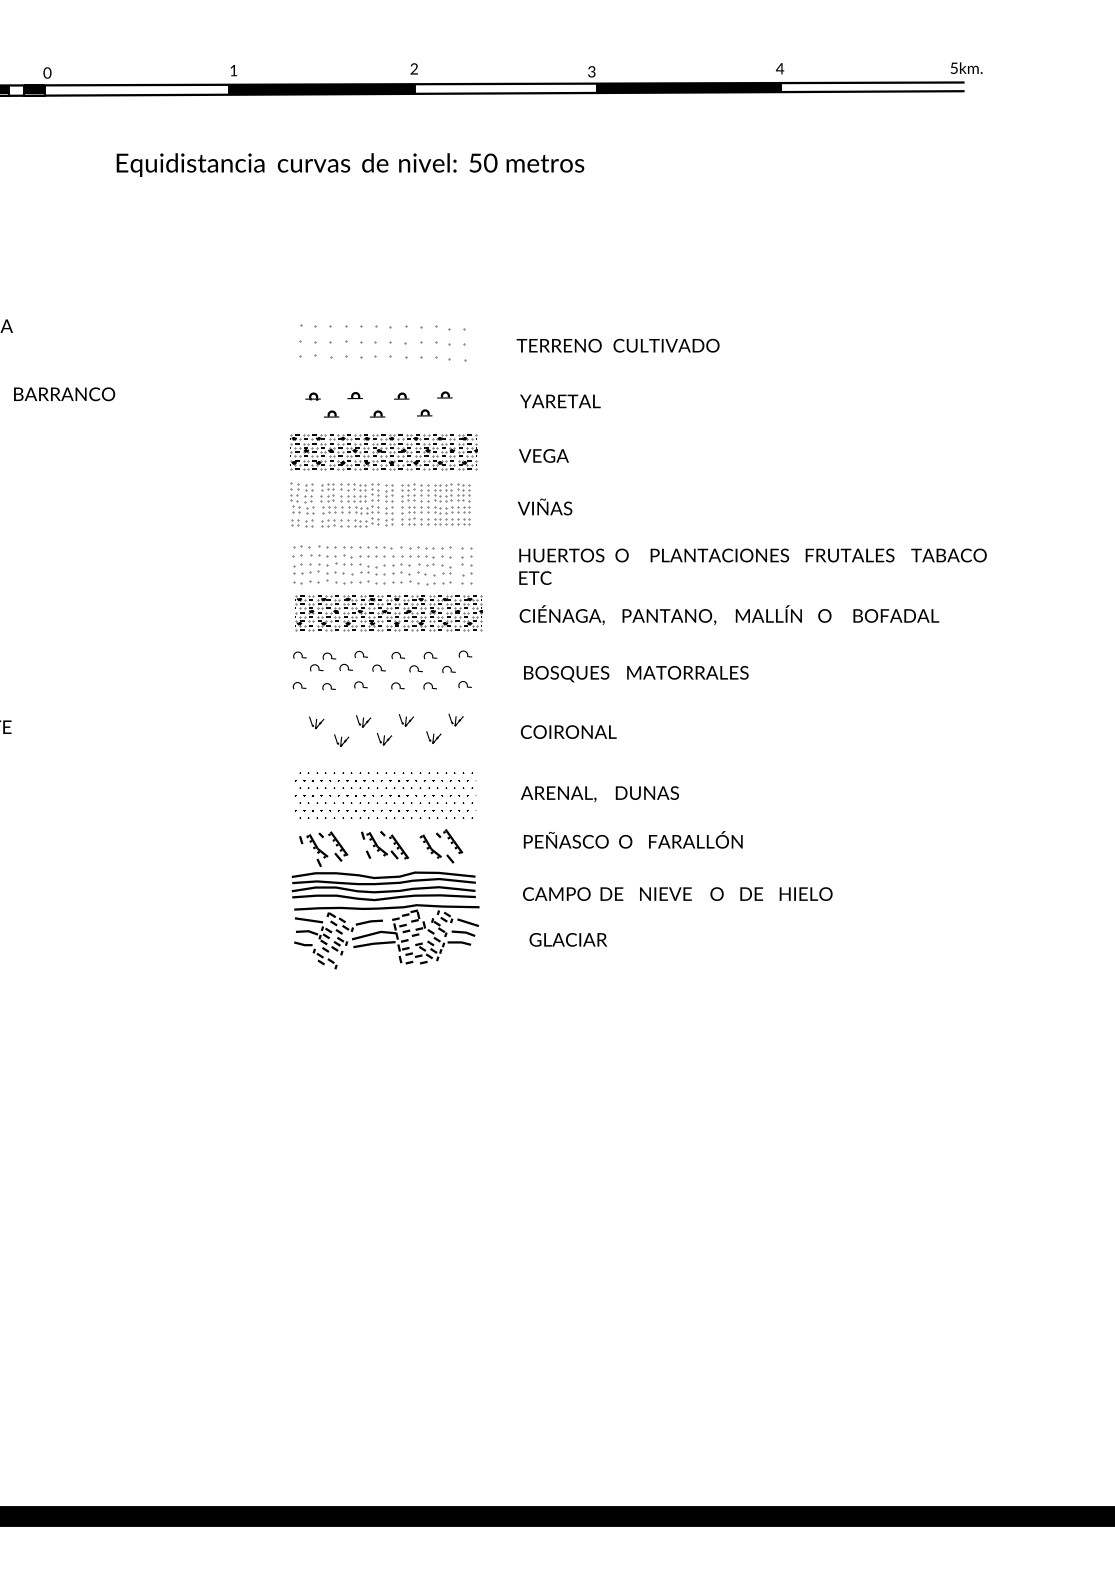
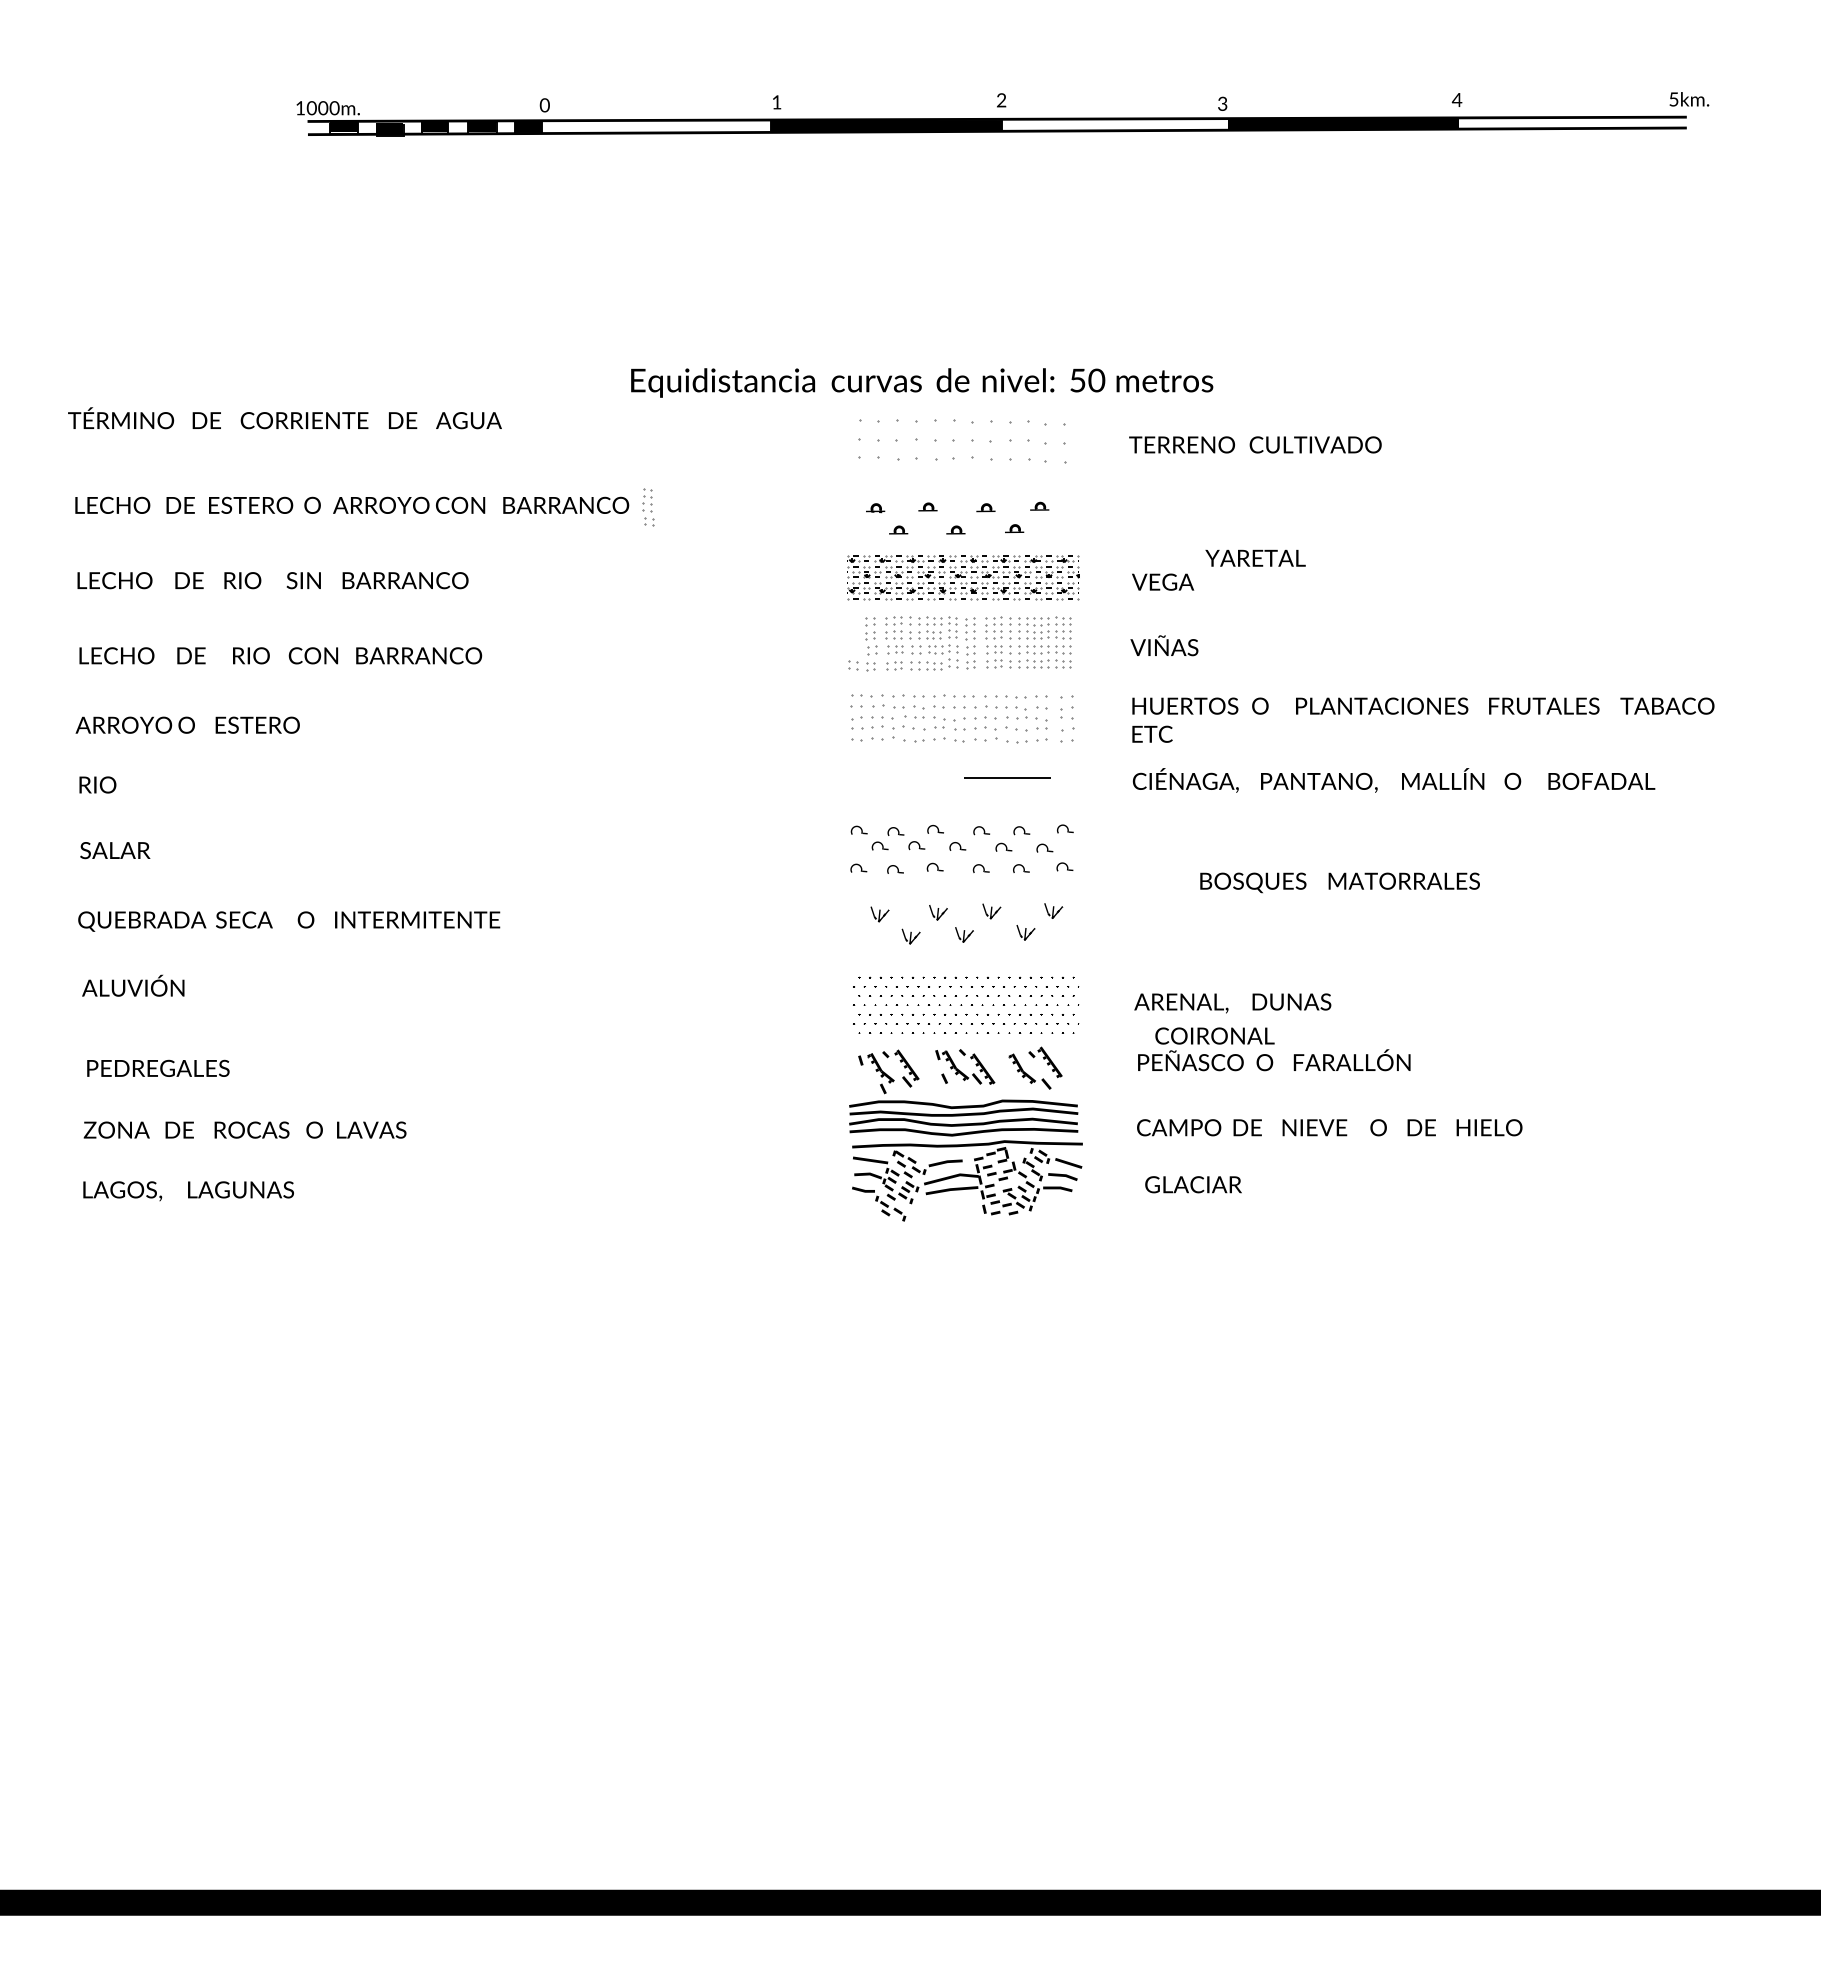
text: (350, 164) -> (922, 382), moved
text: (560, 400) -> (1255, 557), moved
part: (295, 497) -> (648, 507), moved
part: (388, 612) -> (969, 777), size x0.7
text: (635, 673) -> (1339, 882), moved
text: (568, 731) -> (1214, 1035), moved

